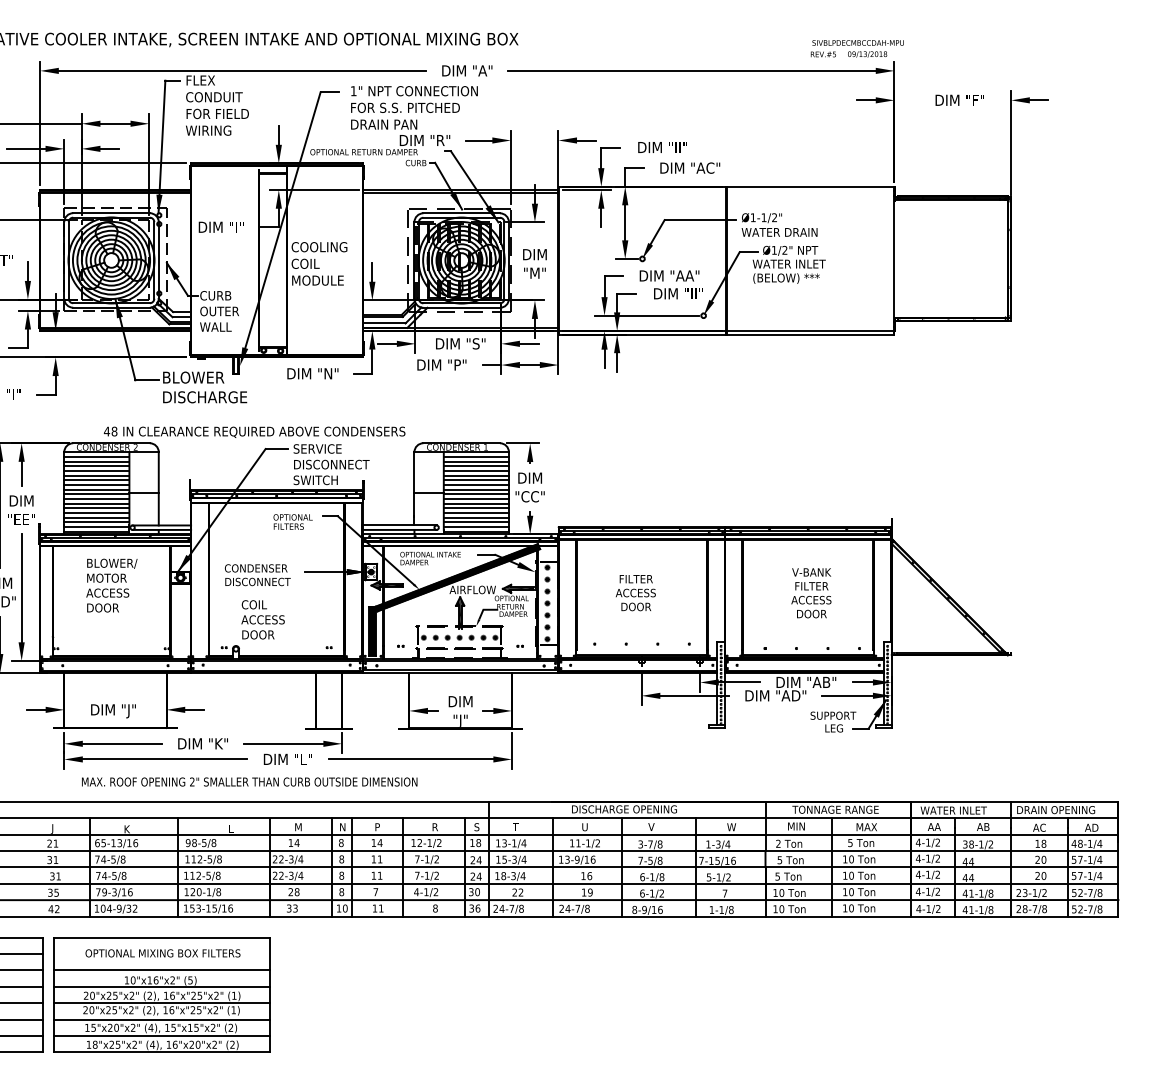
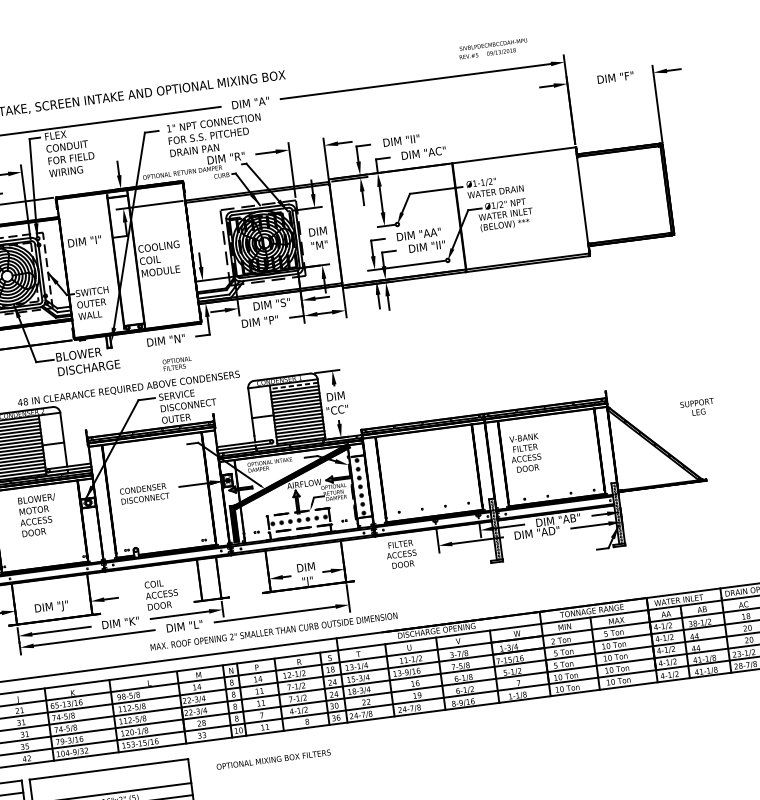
text: (856, 48) -> (492, 48), moved
text: (222, 295) -> (92, 291), CURB -> SWITCH
line: (476, 456) -> (294, 385), solid -> dashed
text: (315, 480) -> (178, 418), SWITCH -> OUTER
text: (292, 521) -> (177, 363), moved
text: (635, 593) -> (401, 554), moved
text: (811, 593) -> (525, 453), moved
text: (262, 619) -> (161, 594), moved
text: (833, 721) -> (697, 407), moved
text: (249, 781) -> (273, 631), moved
text: (162, 953) -> (273, 759), moved

